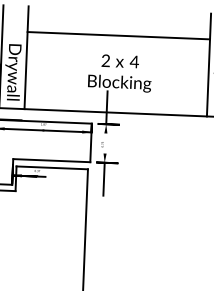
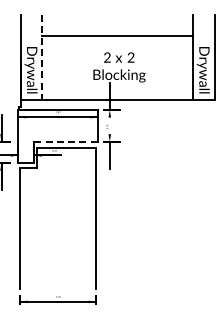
line: (26, 58) -> (41, 58), solid -> dashed
text: (133, 61) -> (130, 57), 4 -> 2
line: (52, 160) -> (66, 141), solid -> dashed

